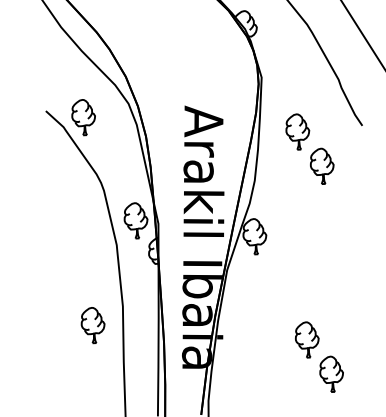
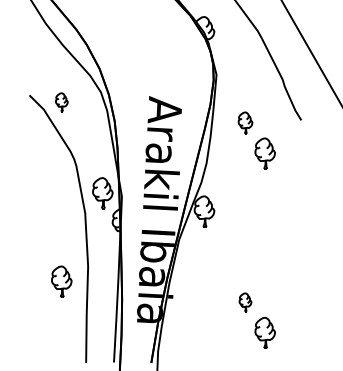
part: (83, 117) -> (61, 102), size x0.6
part: (297, 131) -> (245, 122), size x0.7
part: (307, 339) -> (245, 302), size x0.6

